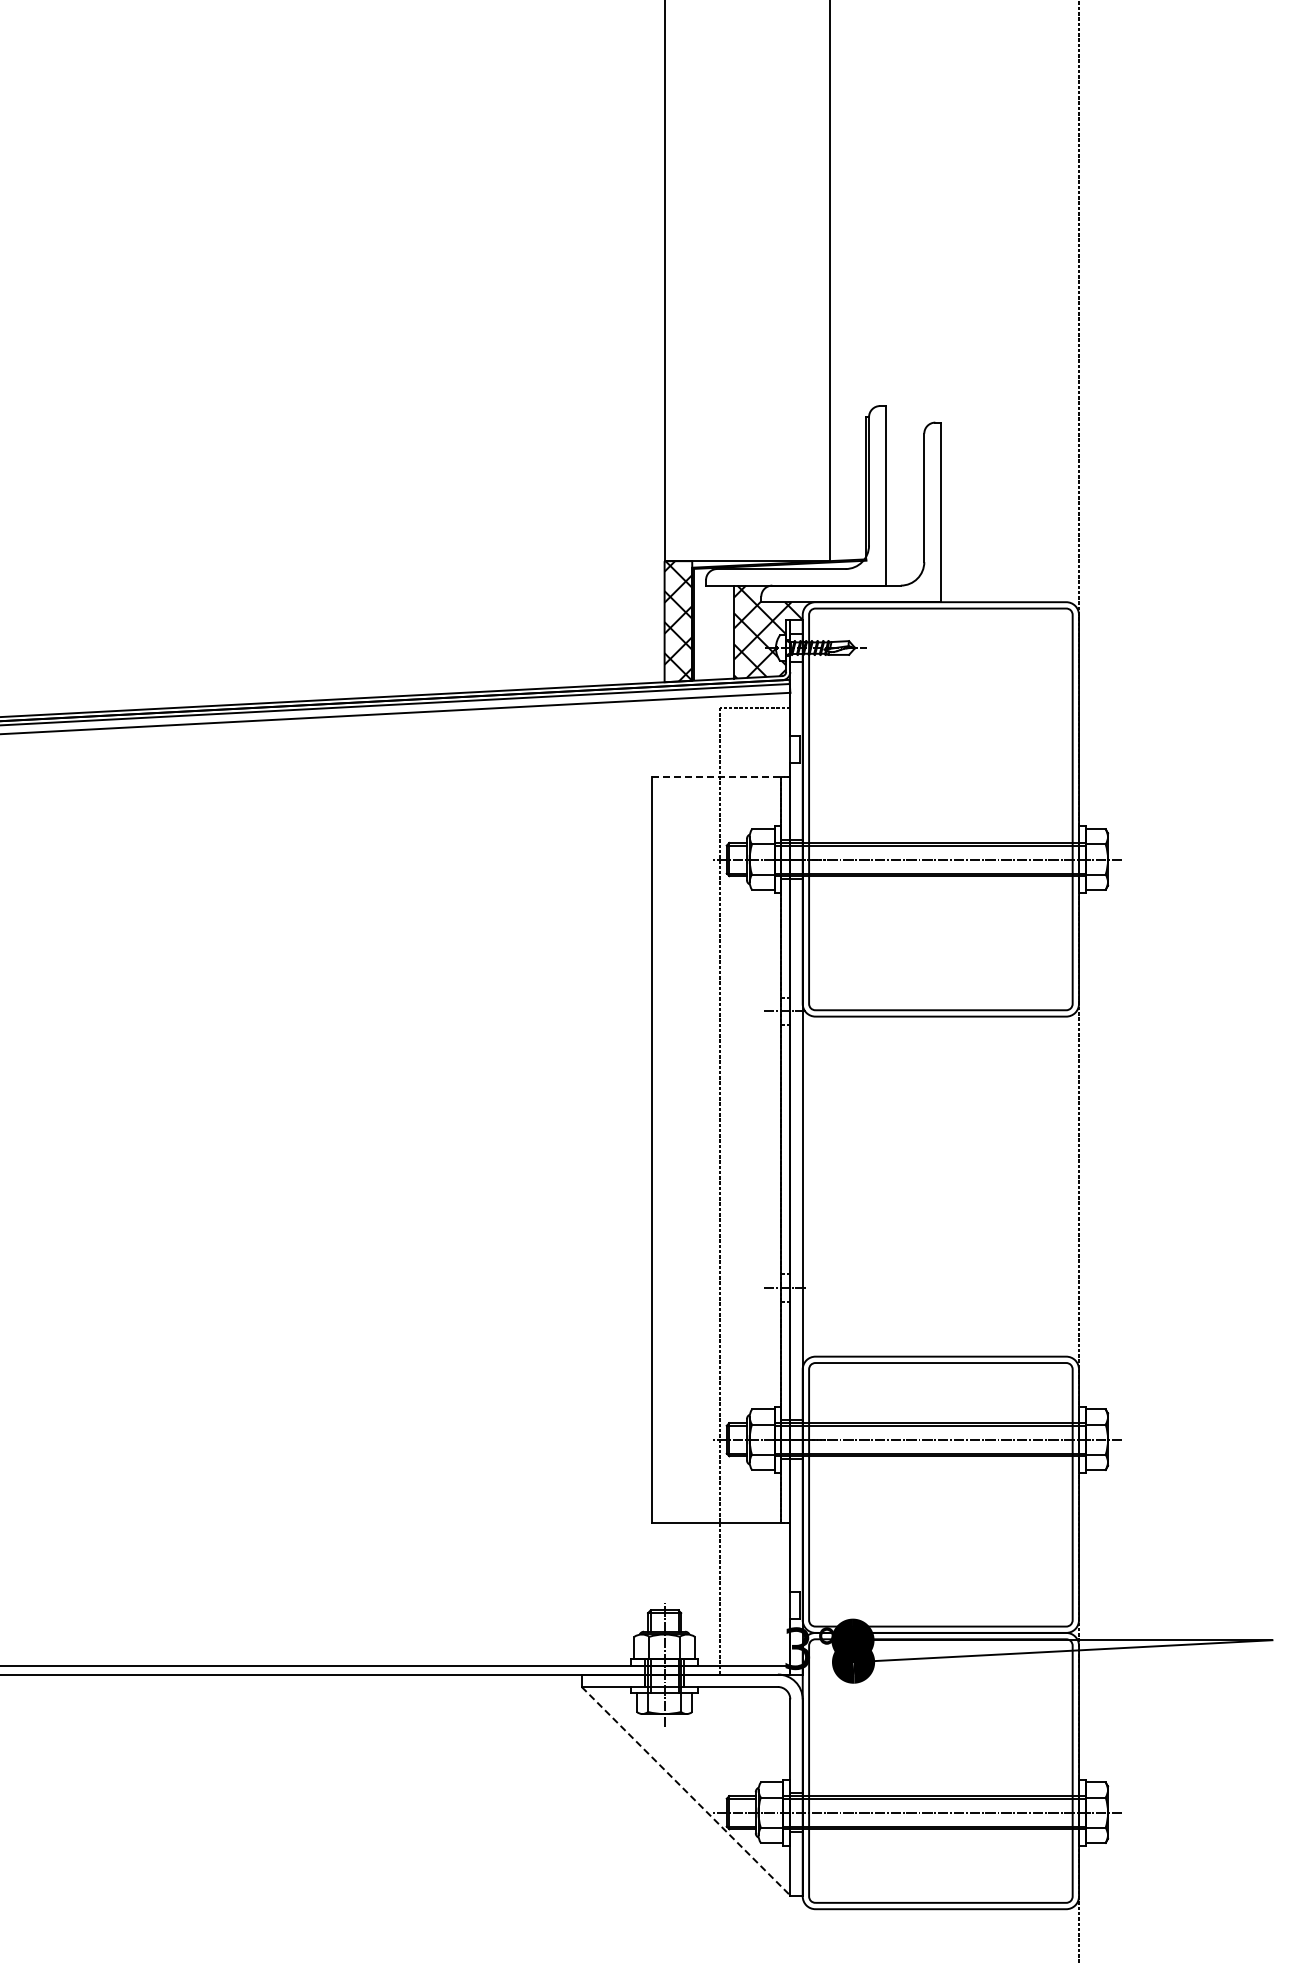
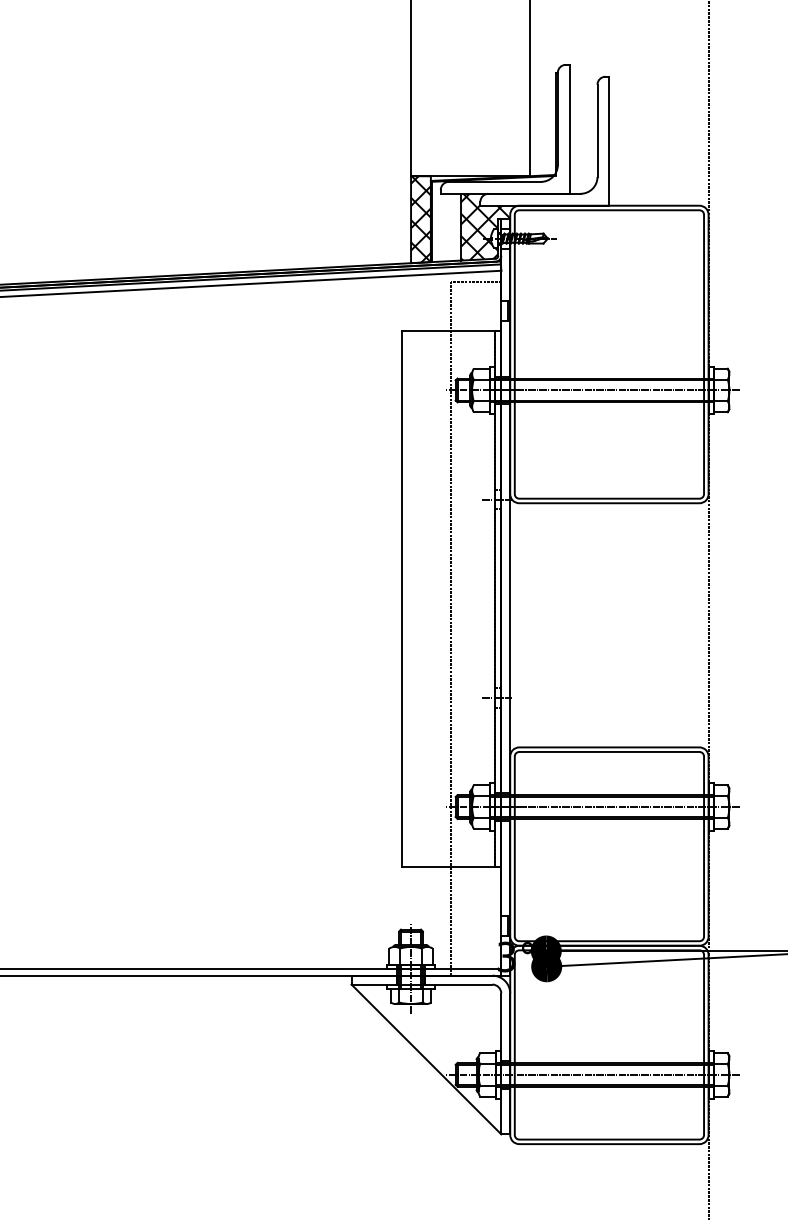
line: (721, 776) -> (451, 330), dashed -> solid
line: (686, 1791) -> (426, 1059), dashed -> solid

